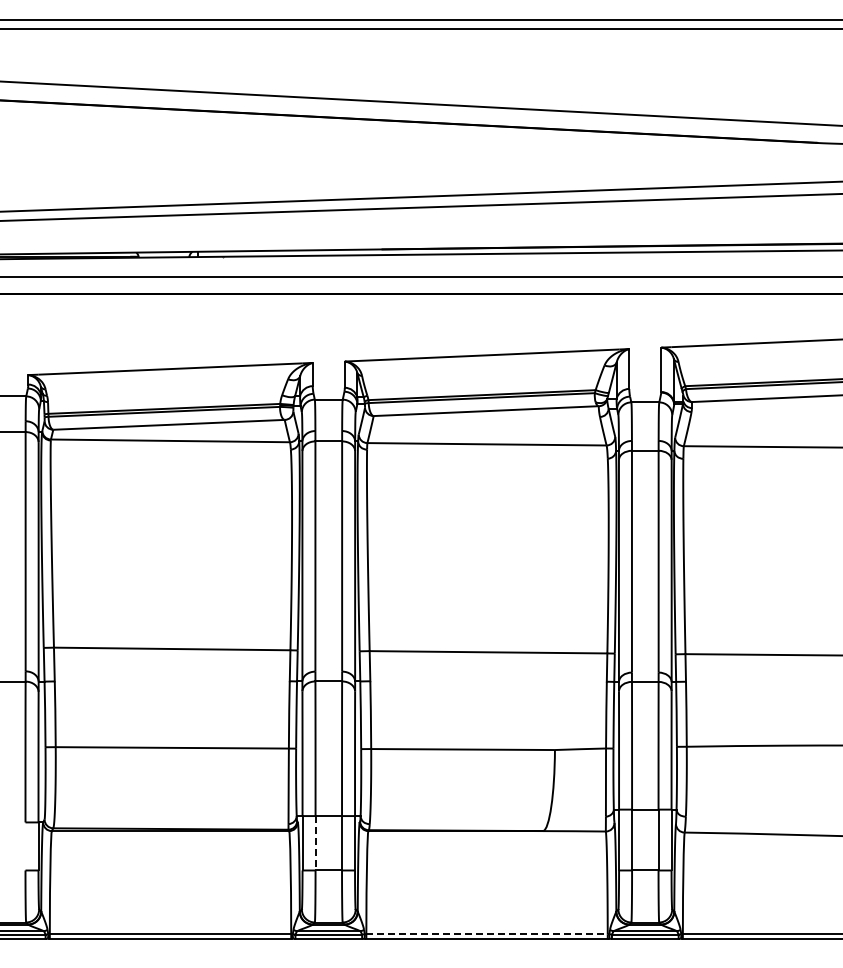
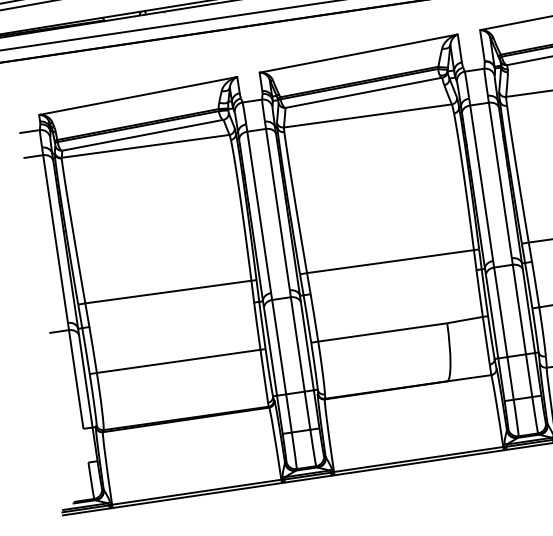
line: (315, 843) -> (288, 413), dashed -> solid
line: (487, 934) -> (419, 459), dashed -> solid

